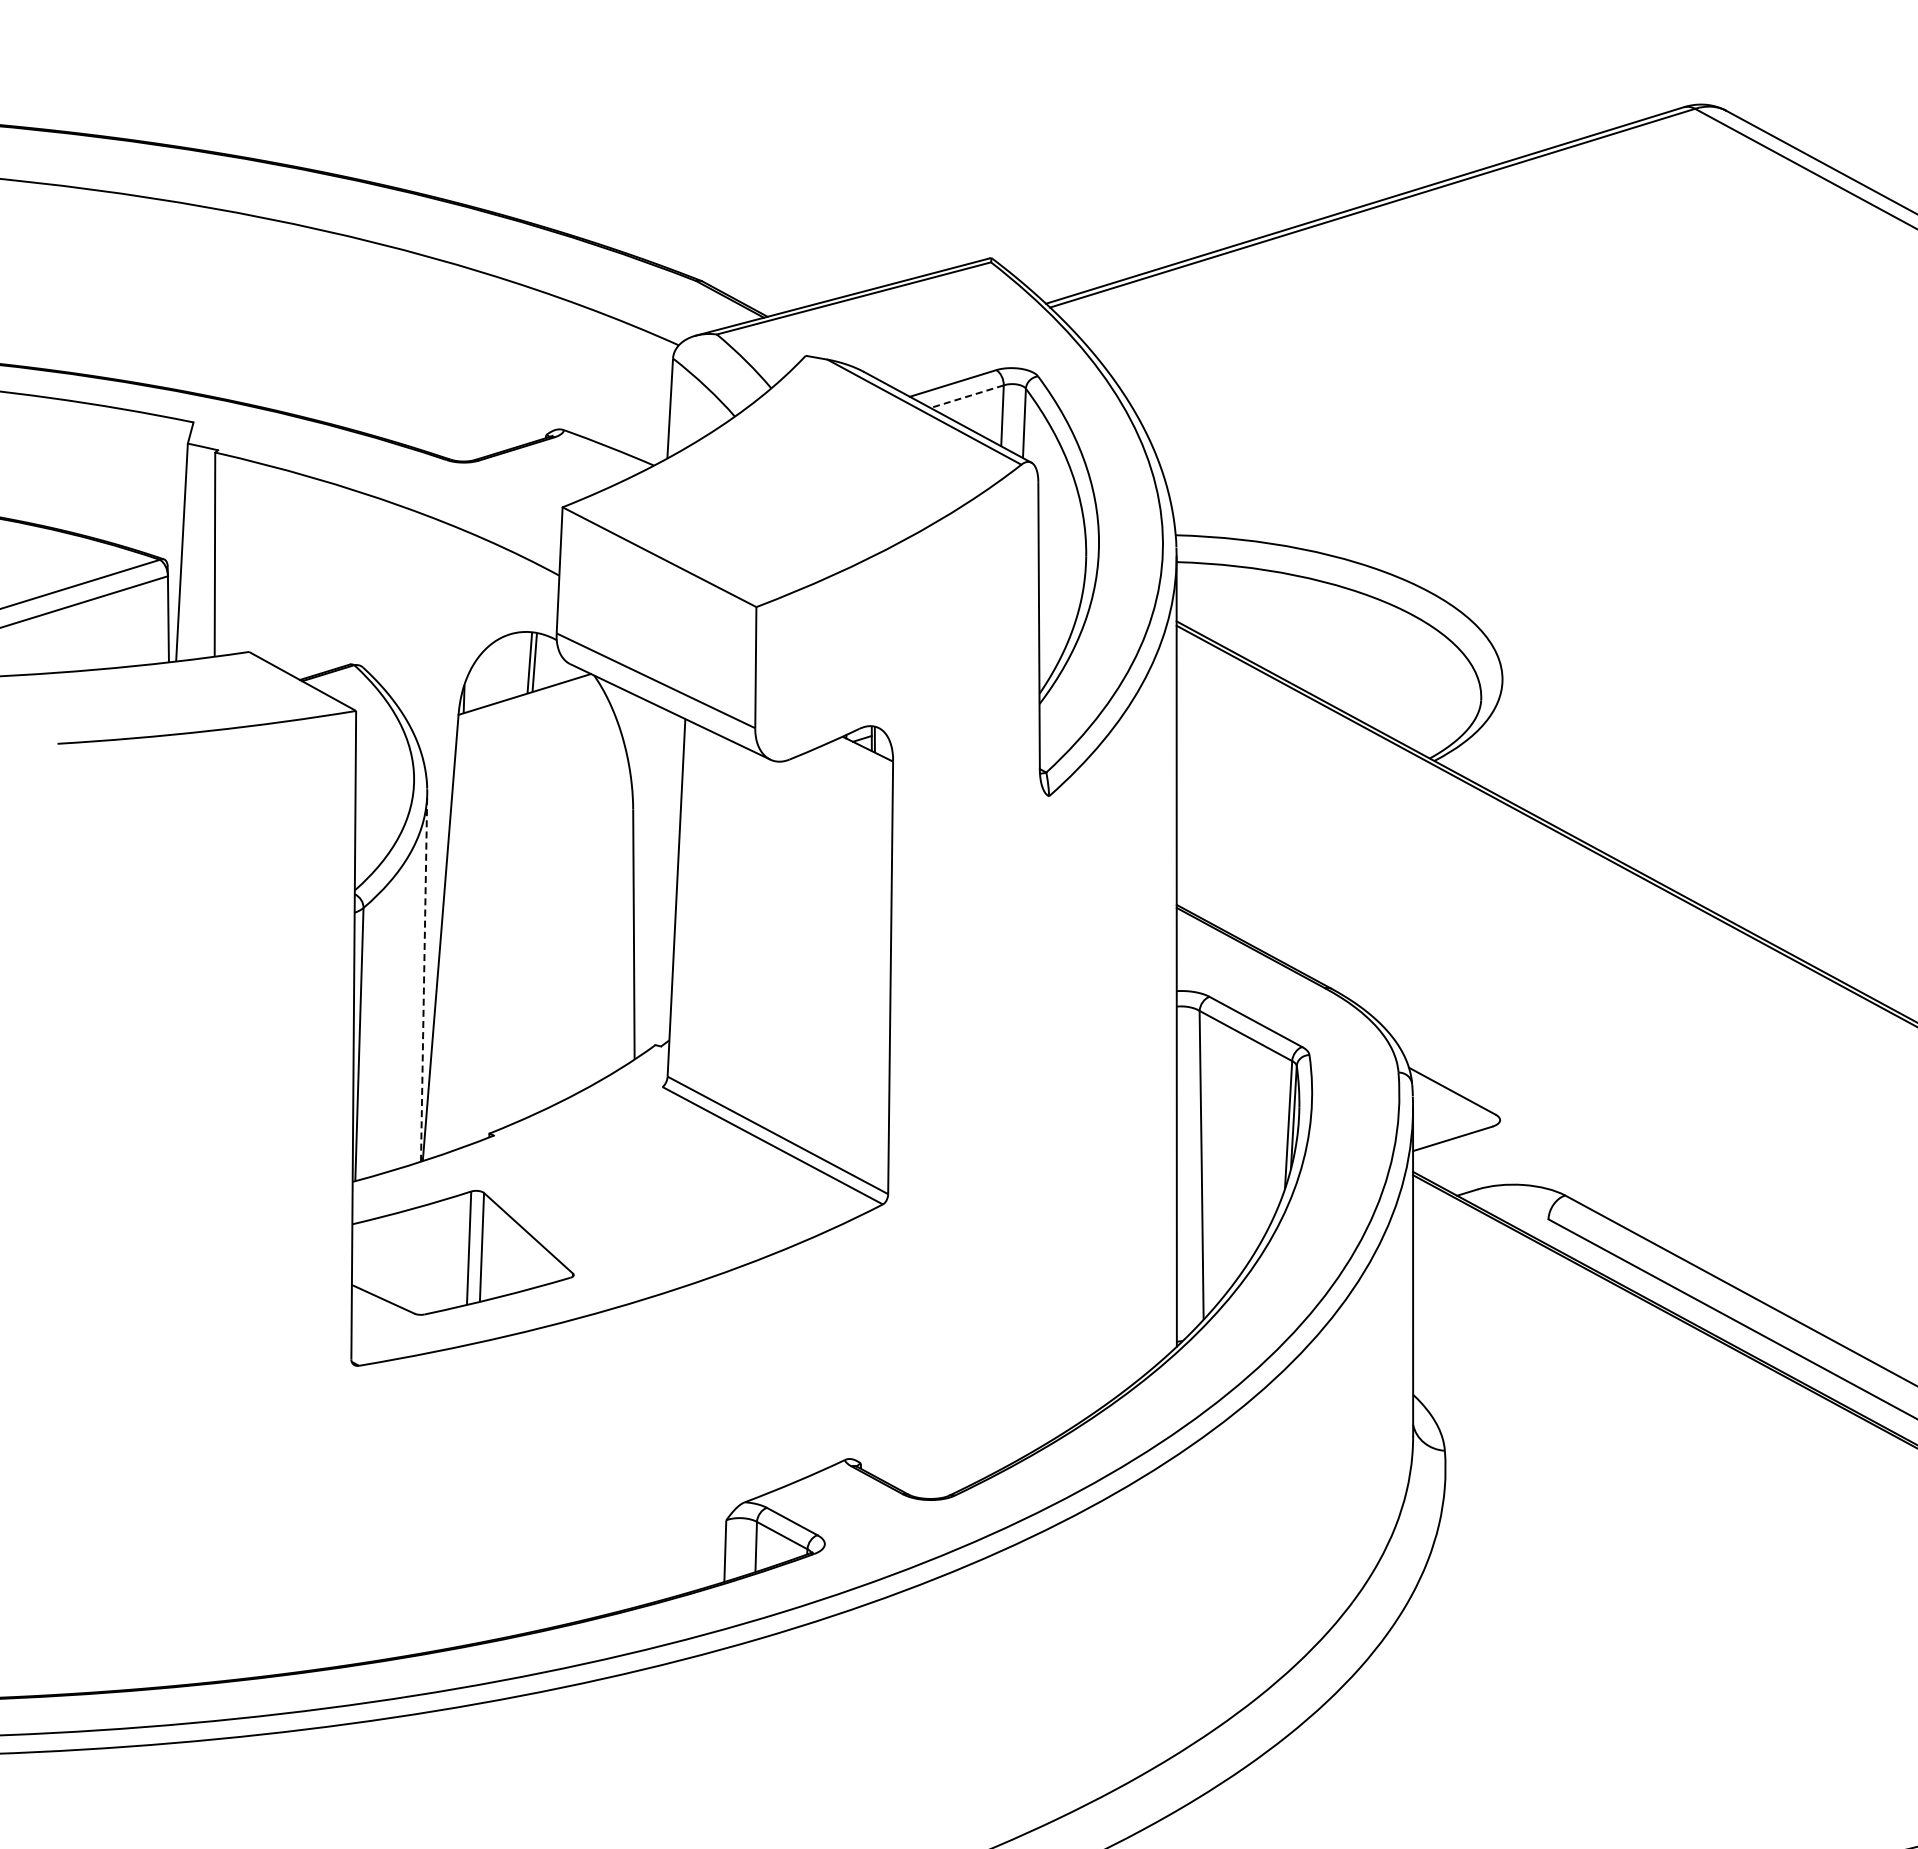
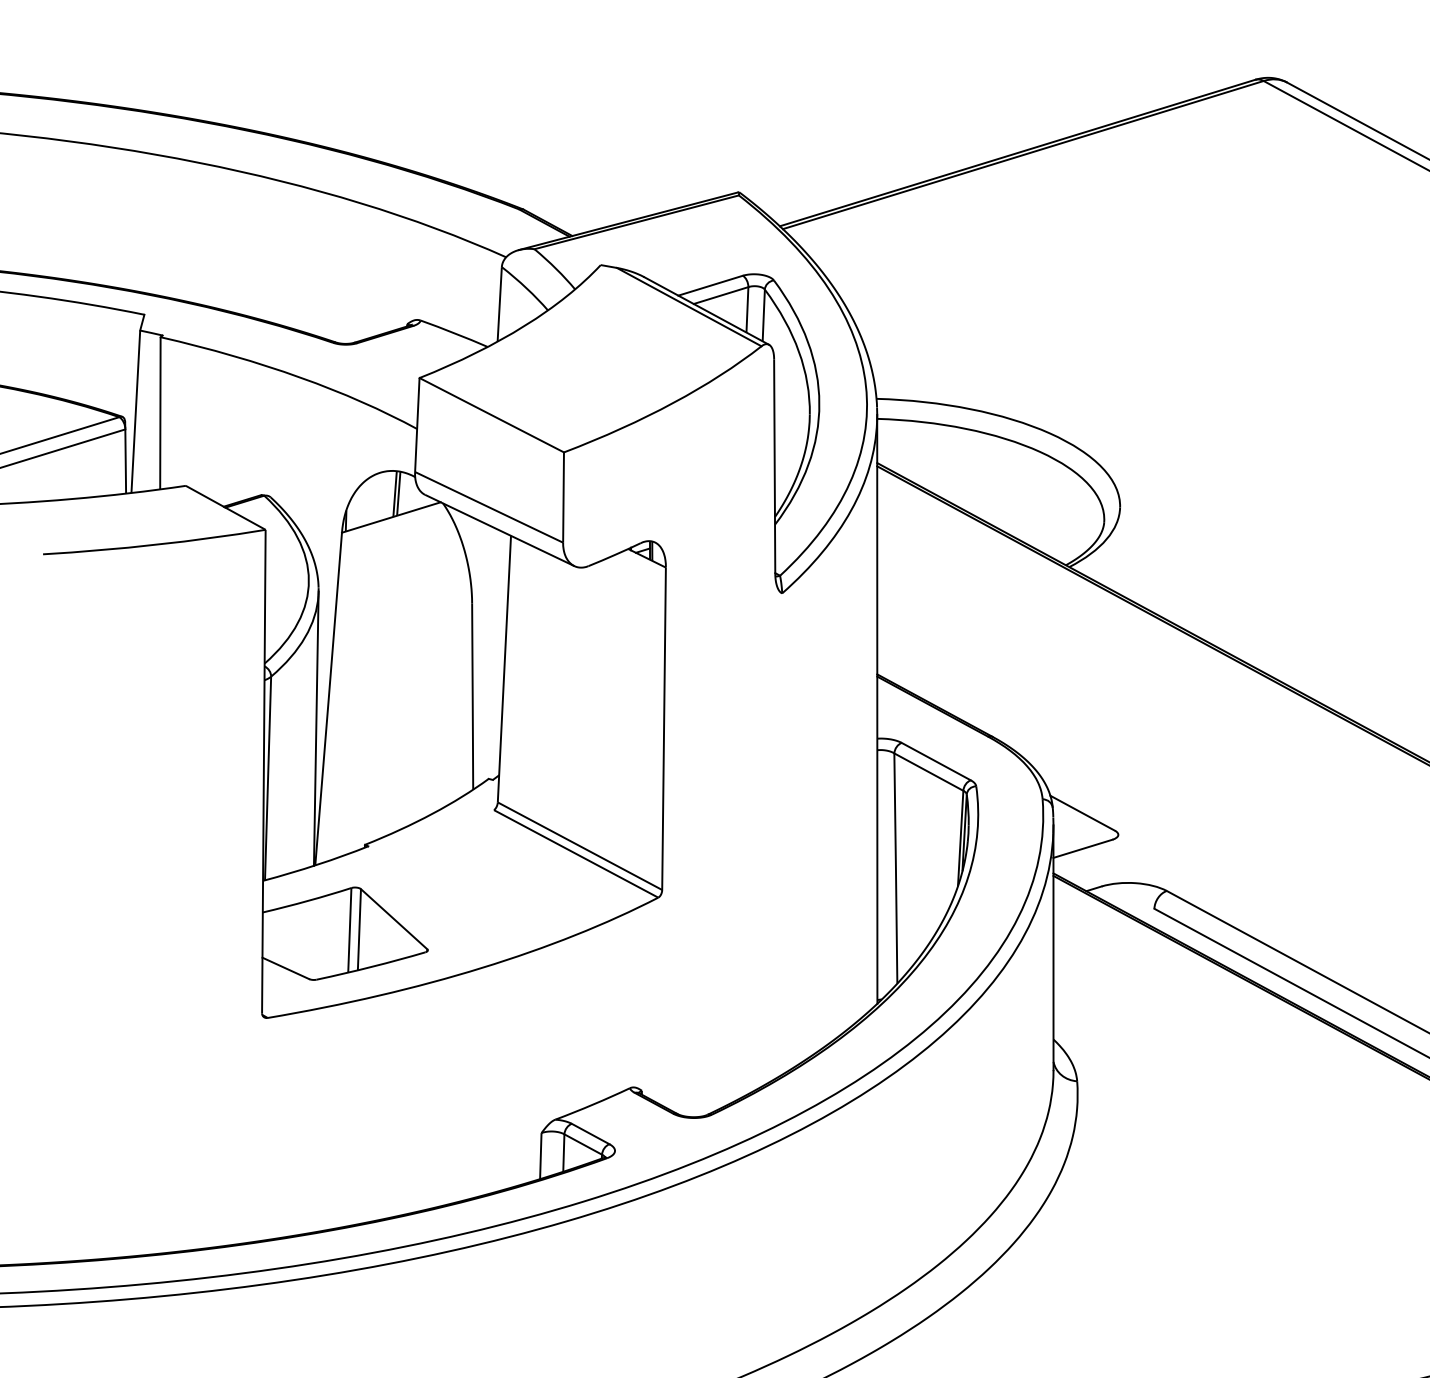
line: (966, 396) -> (720, 295), dashed -> solid
line: (424, 977) -> (316, 728), dashed -> solid

